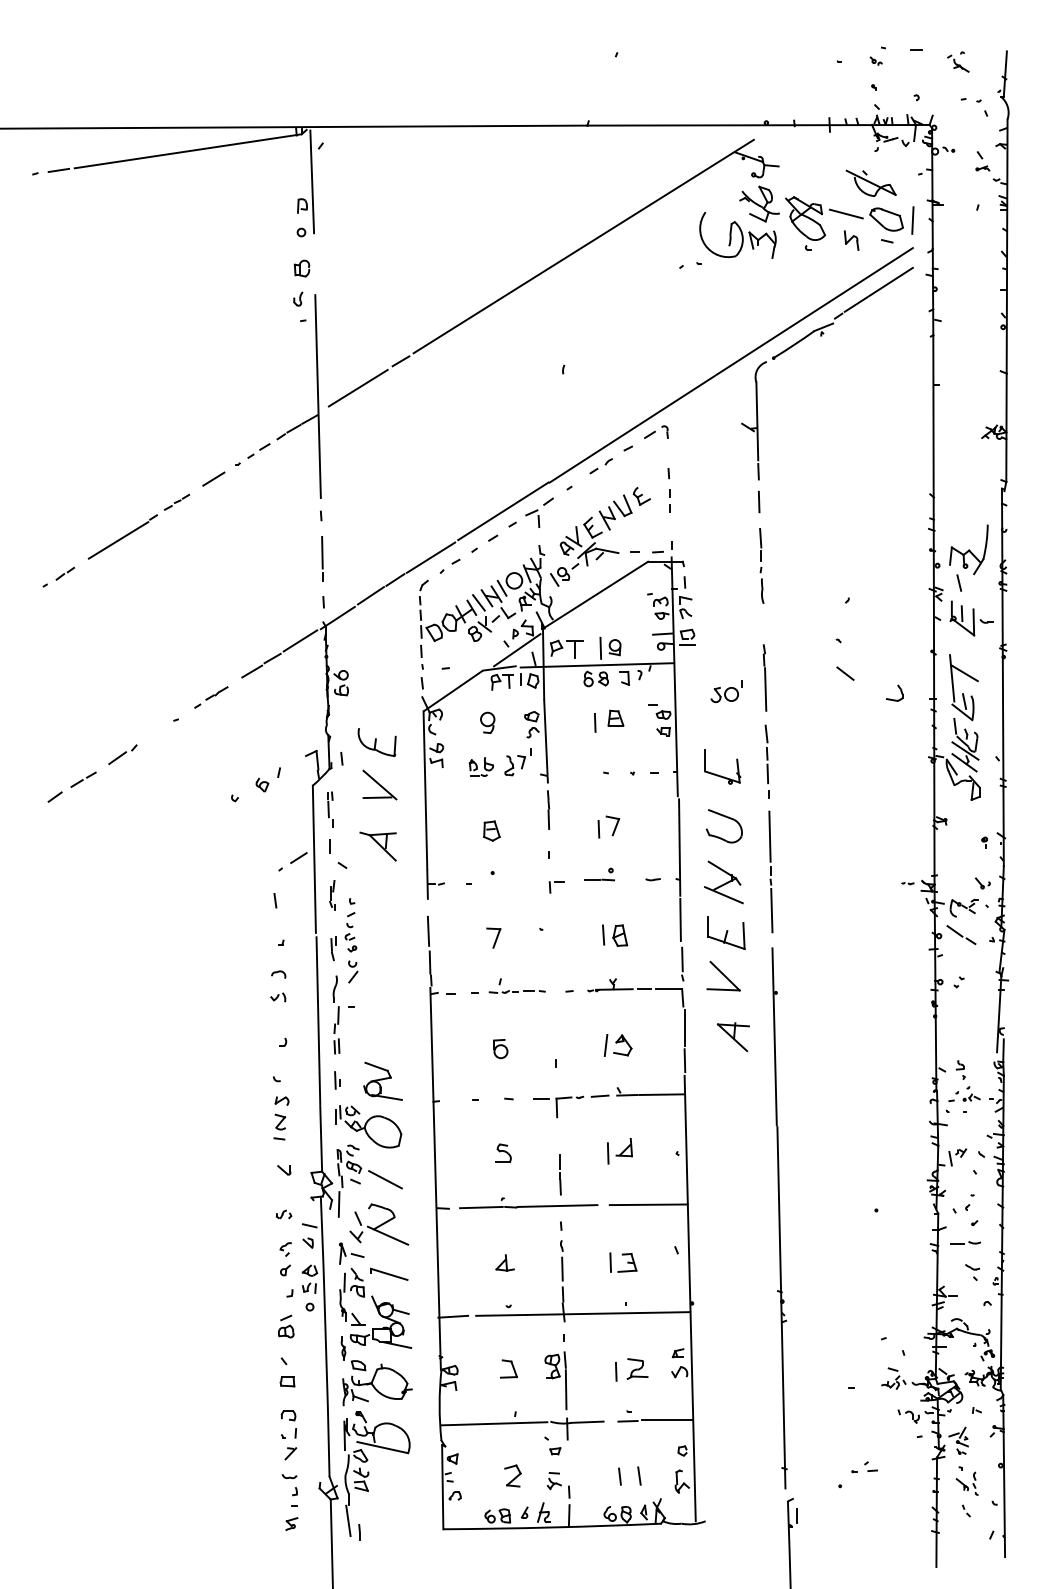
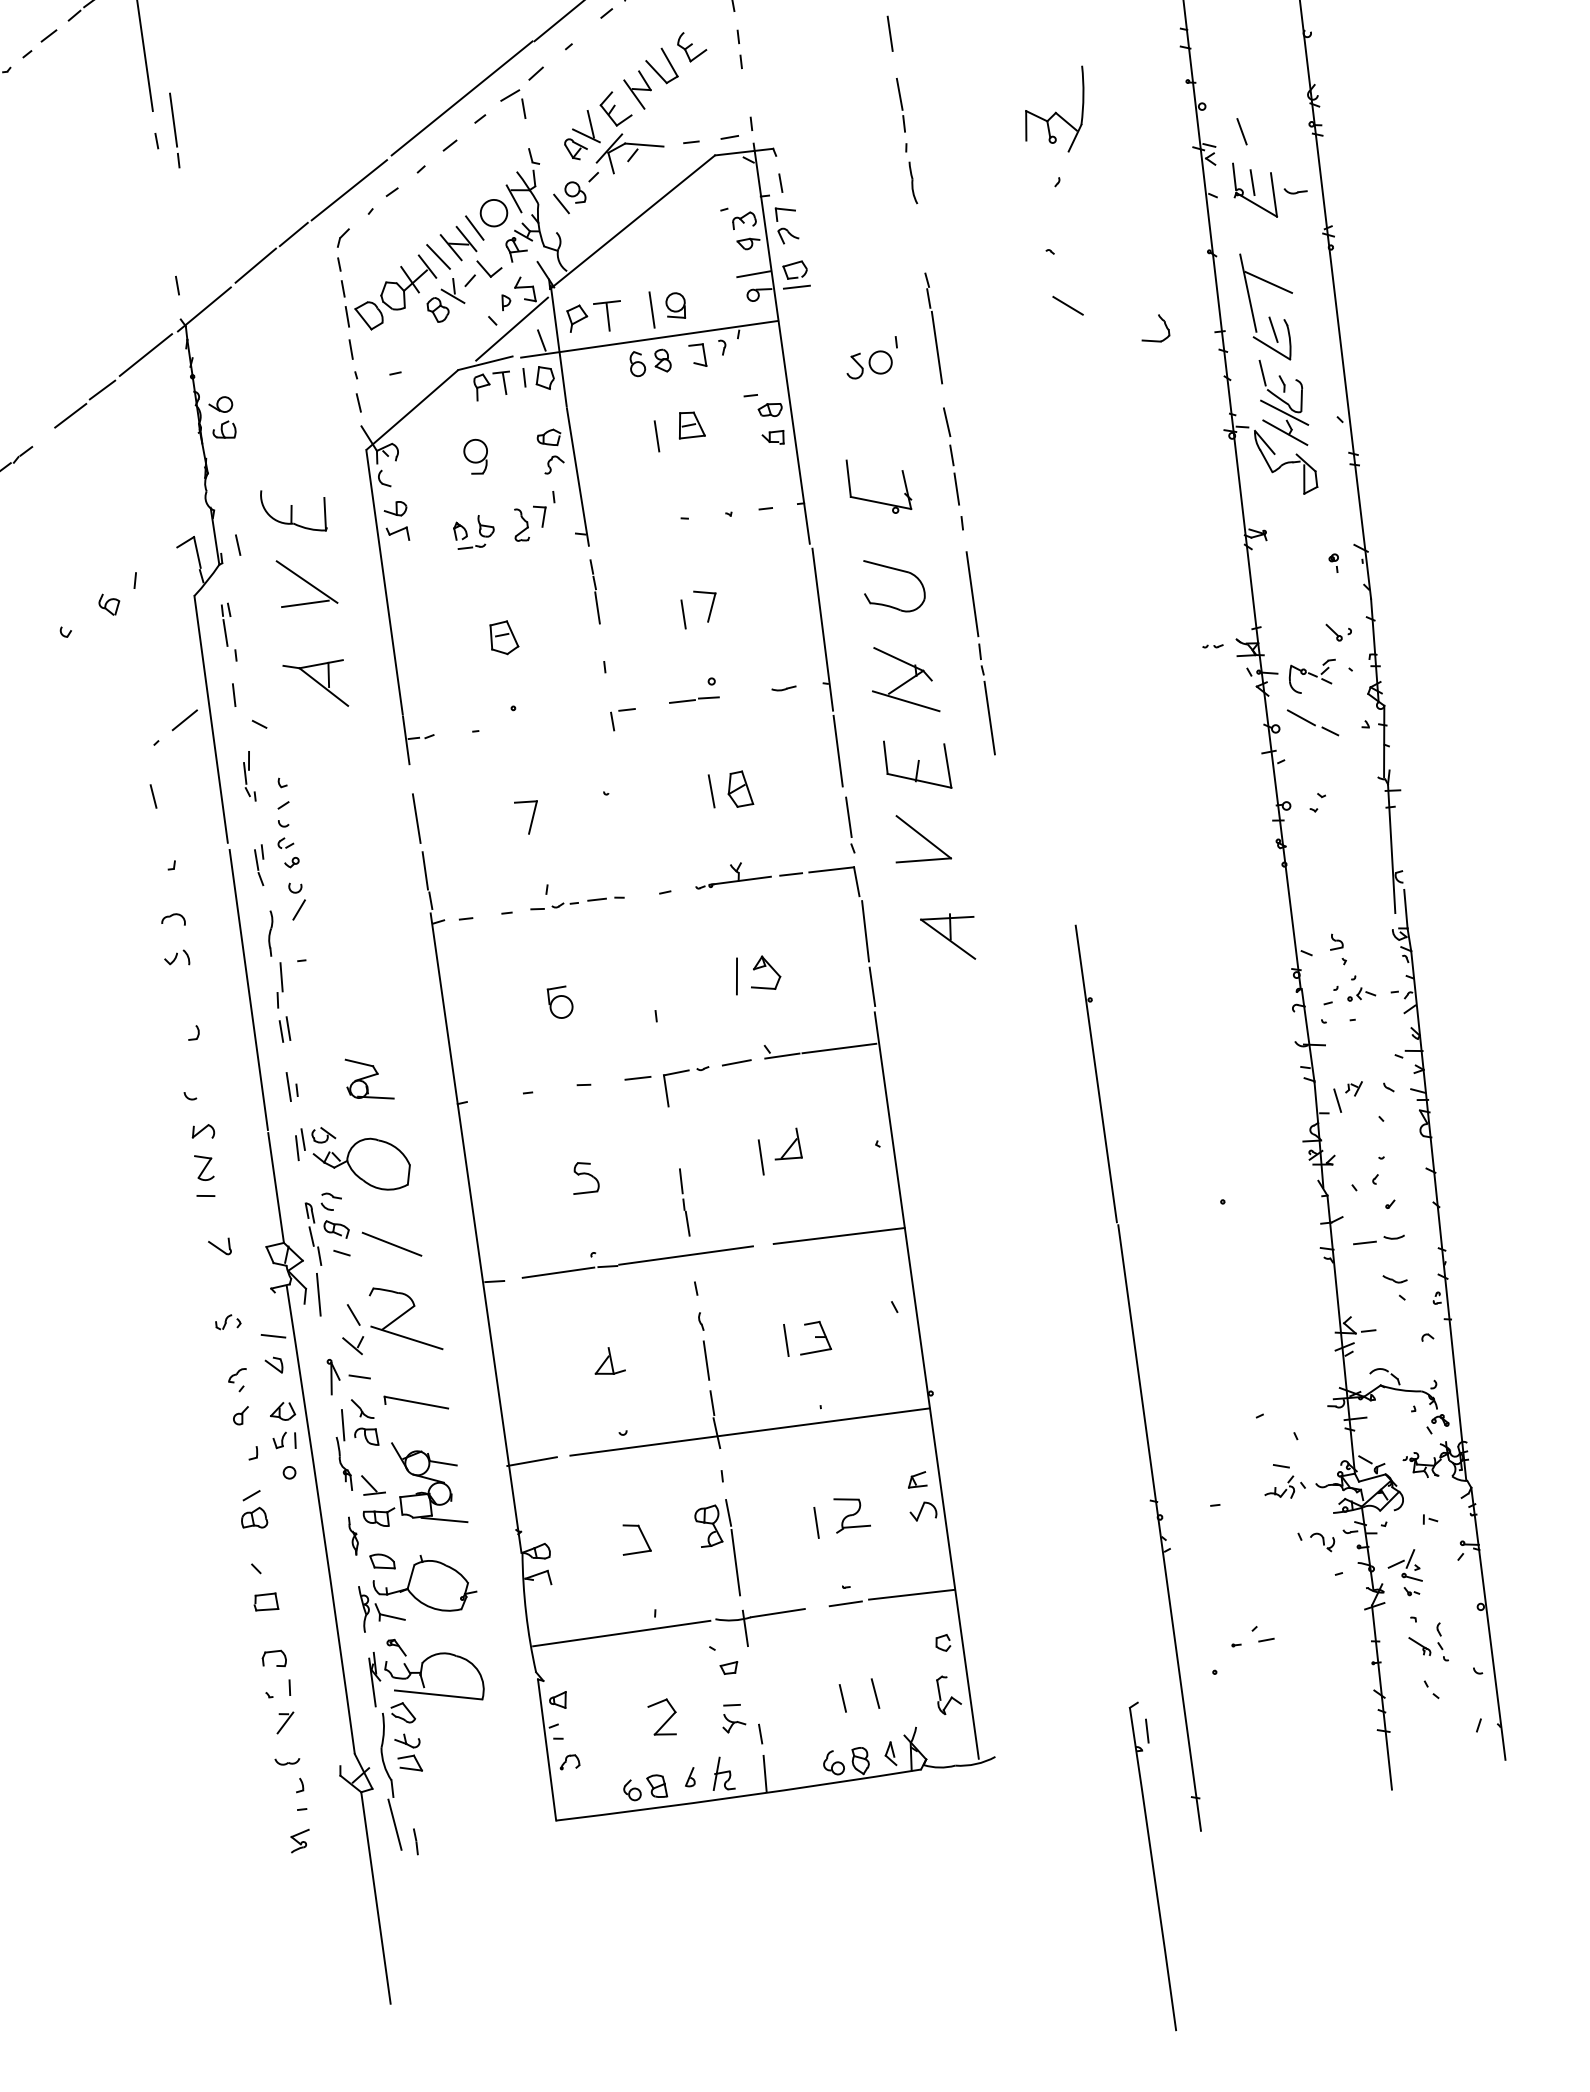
part: (968, 549) -> (1054, 111), moved
line: (322, 558) -> (174, 129), moved
part: (382, 1080) -> (367, 1078), size x0.7
part: (779, 1218) -> (1139, 1378), moved

